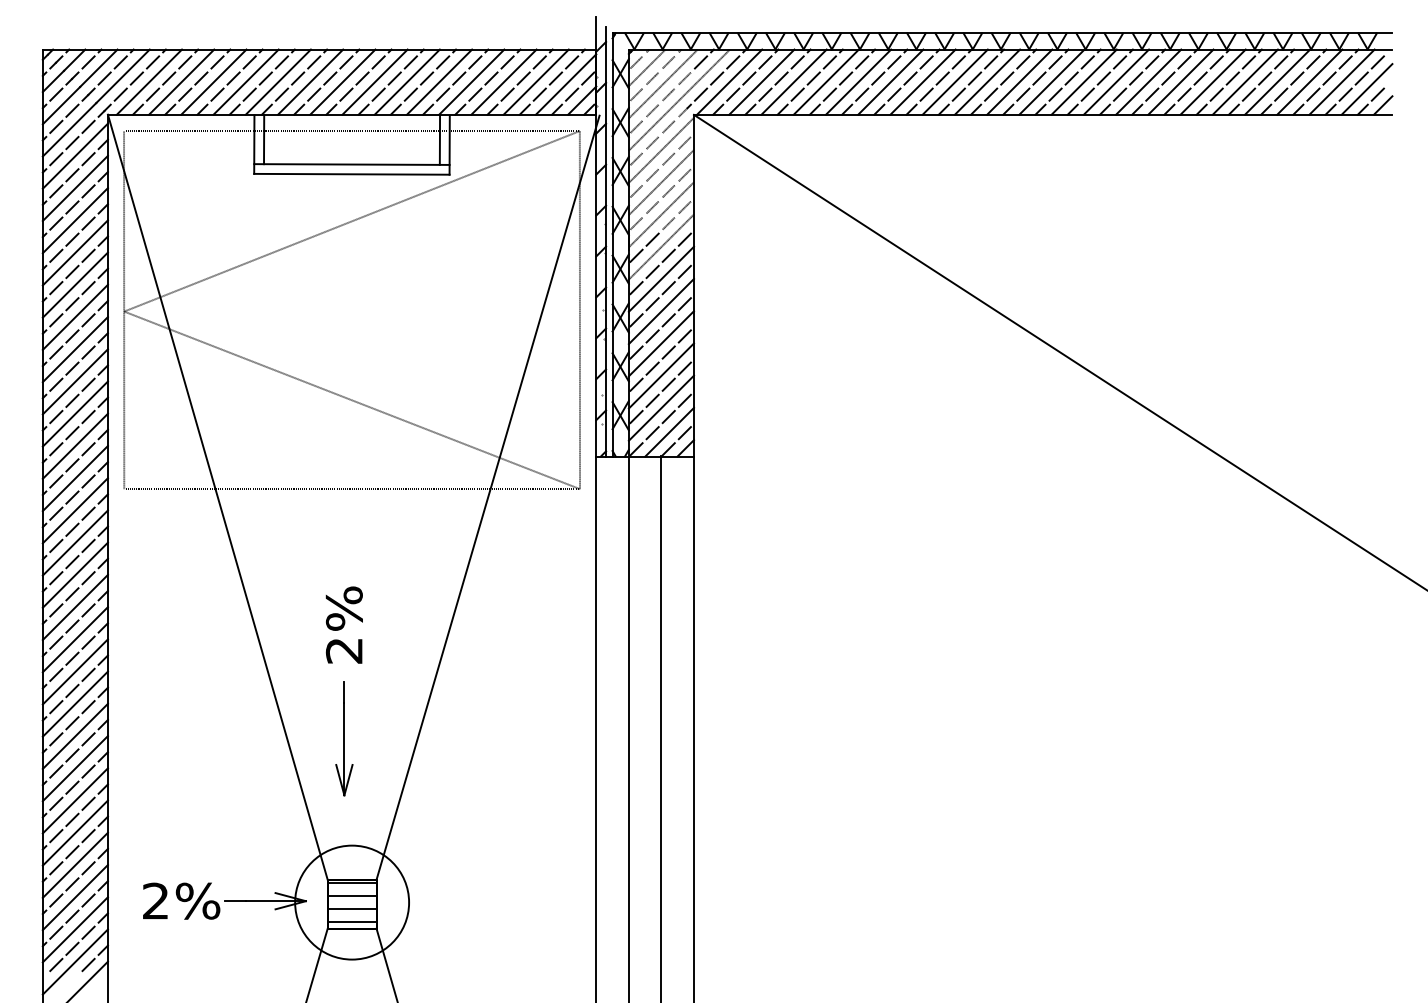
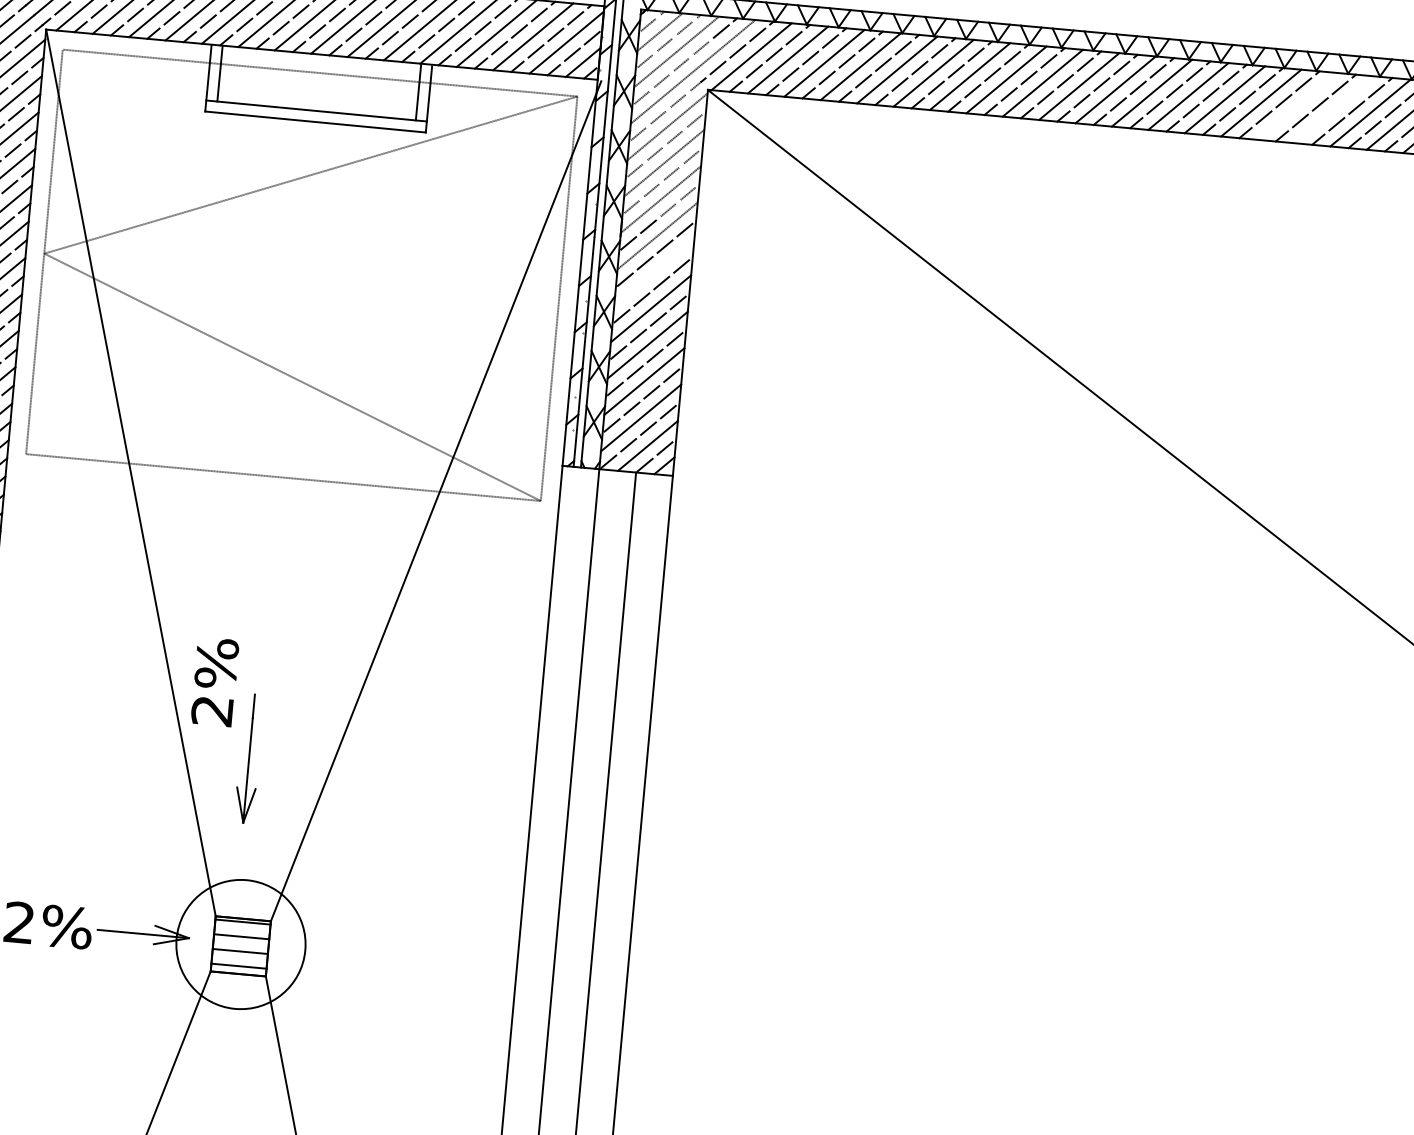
line: (1212, 81) -> (1297, 105), removed
line: (1244, 81) -> (1333, 108), removed
line: (660, 278) -> (653, 271), removed
text: (343, 624) -> (214, 681), moved

